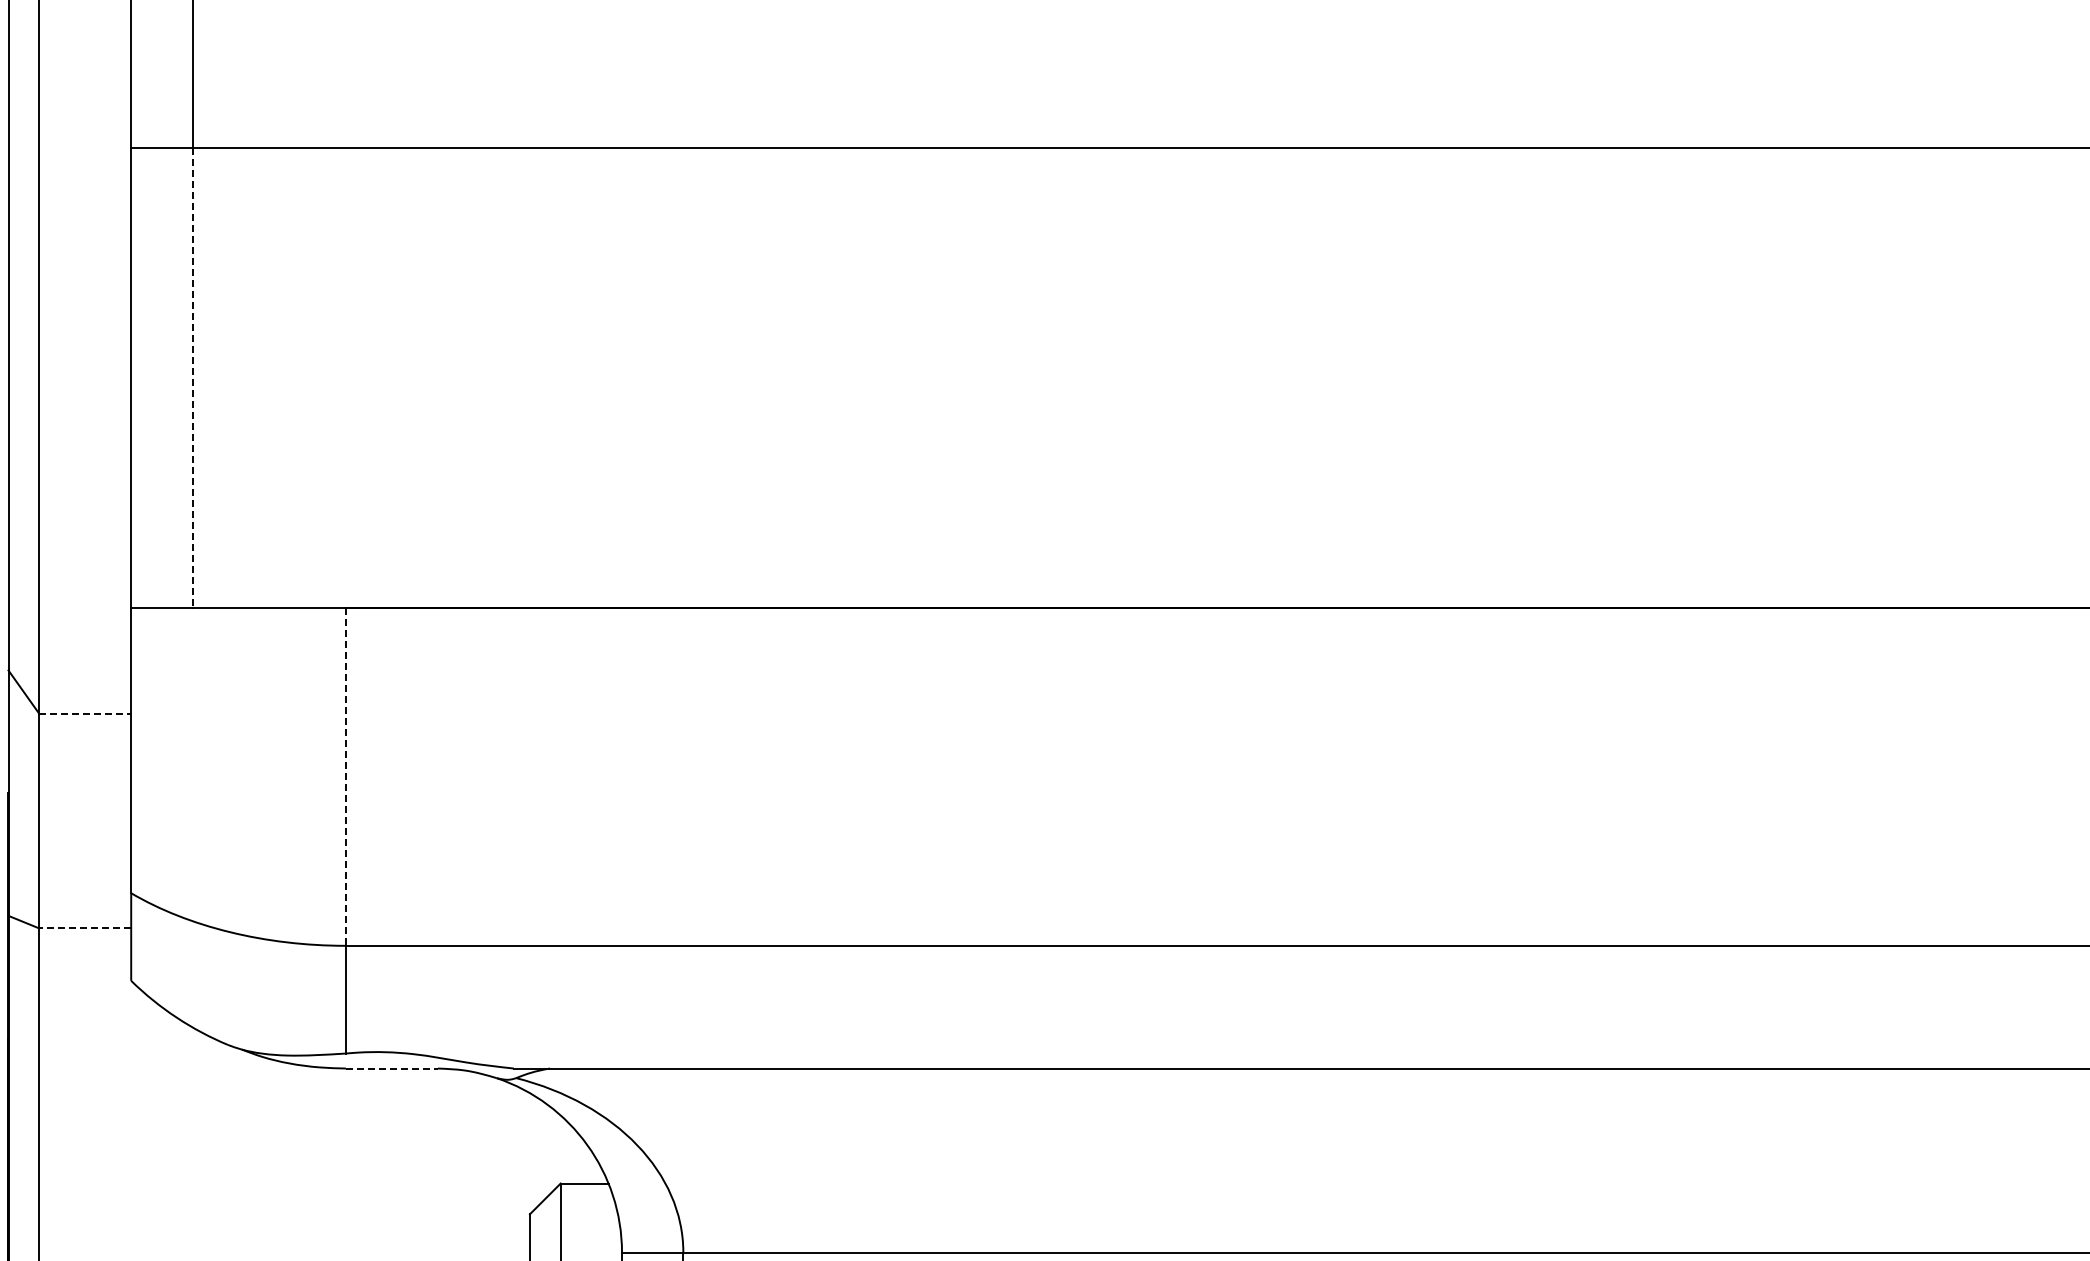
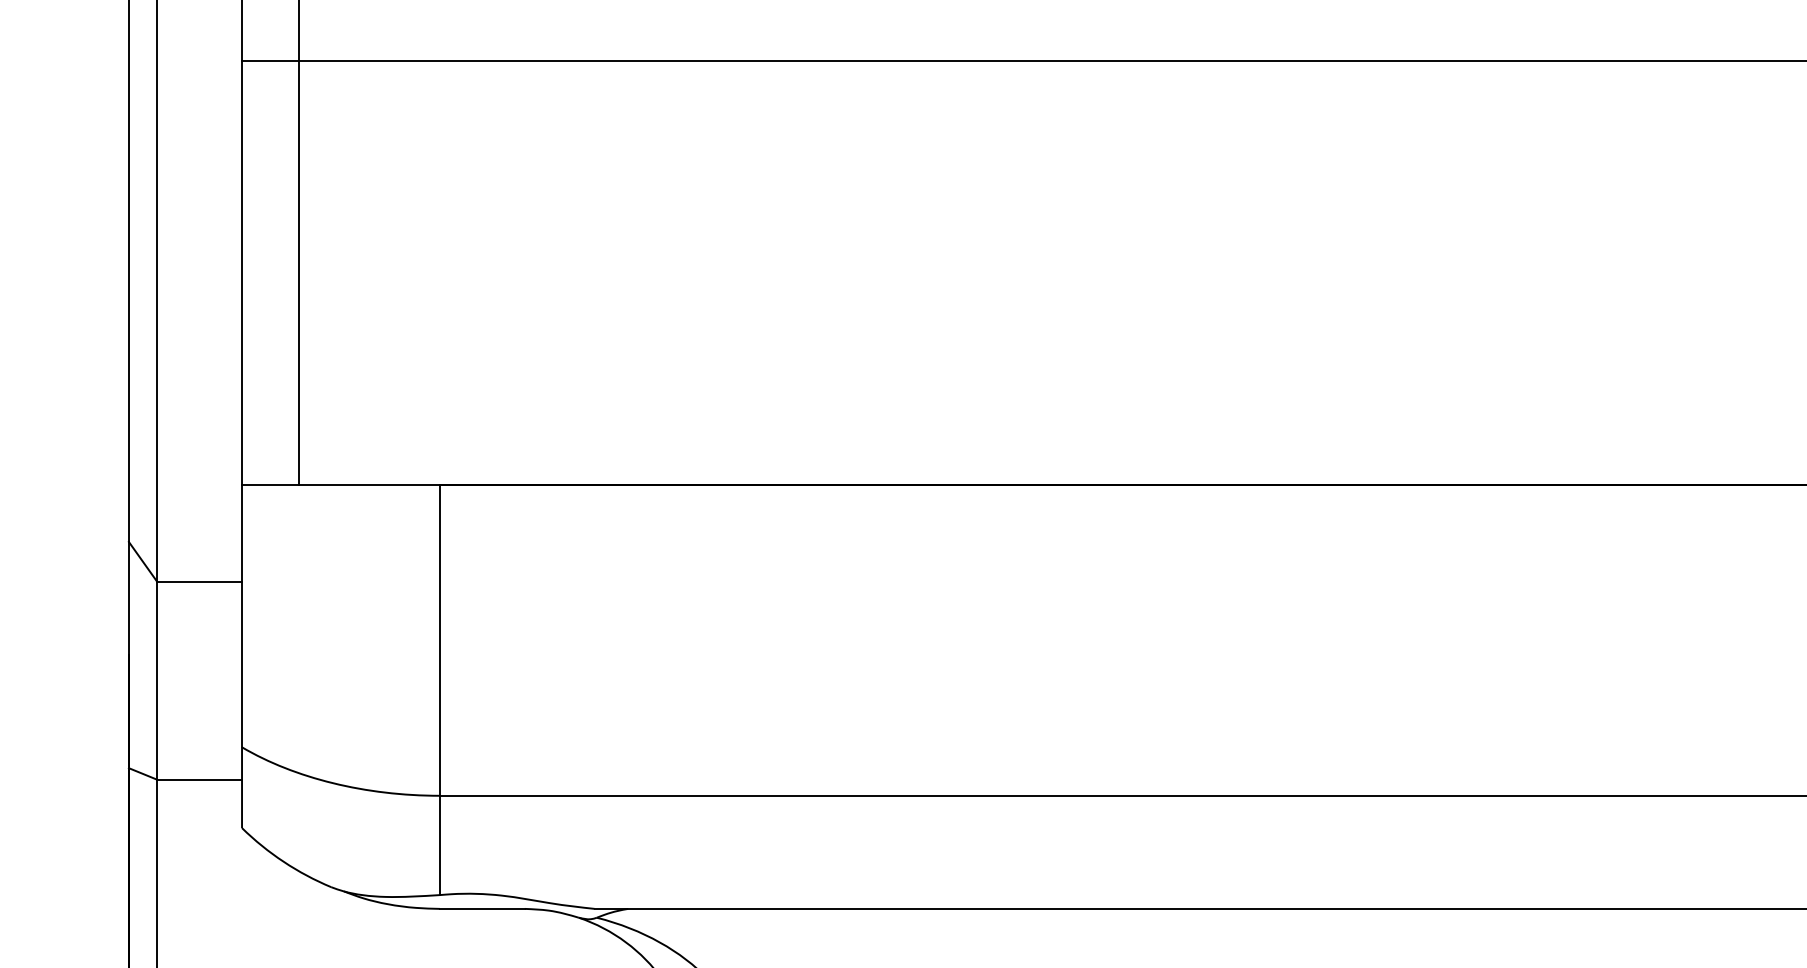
line: (192, 378) -> (298, 272), dashed -> solid
line: (85, 713) -> (199, 581), dashed -> solid
line: (345, 777) -> (439, 640), dashed -> solid
line: (84, 928) -> (198, 779), dashed -> solid
line: (392, 1068) -> (482, 908), dashed -> solid

